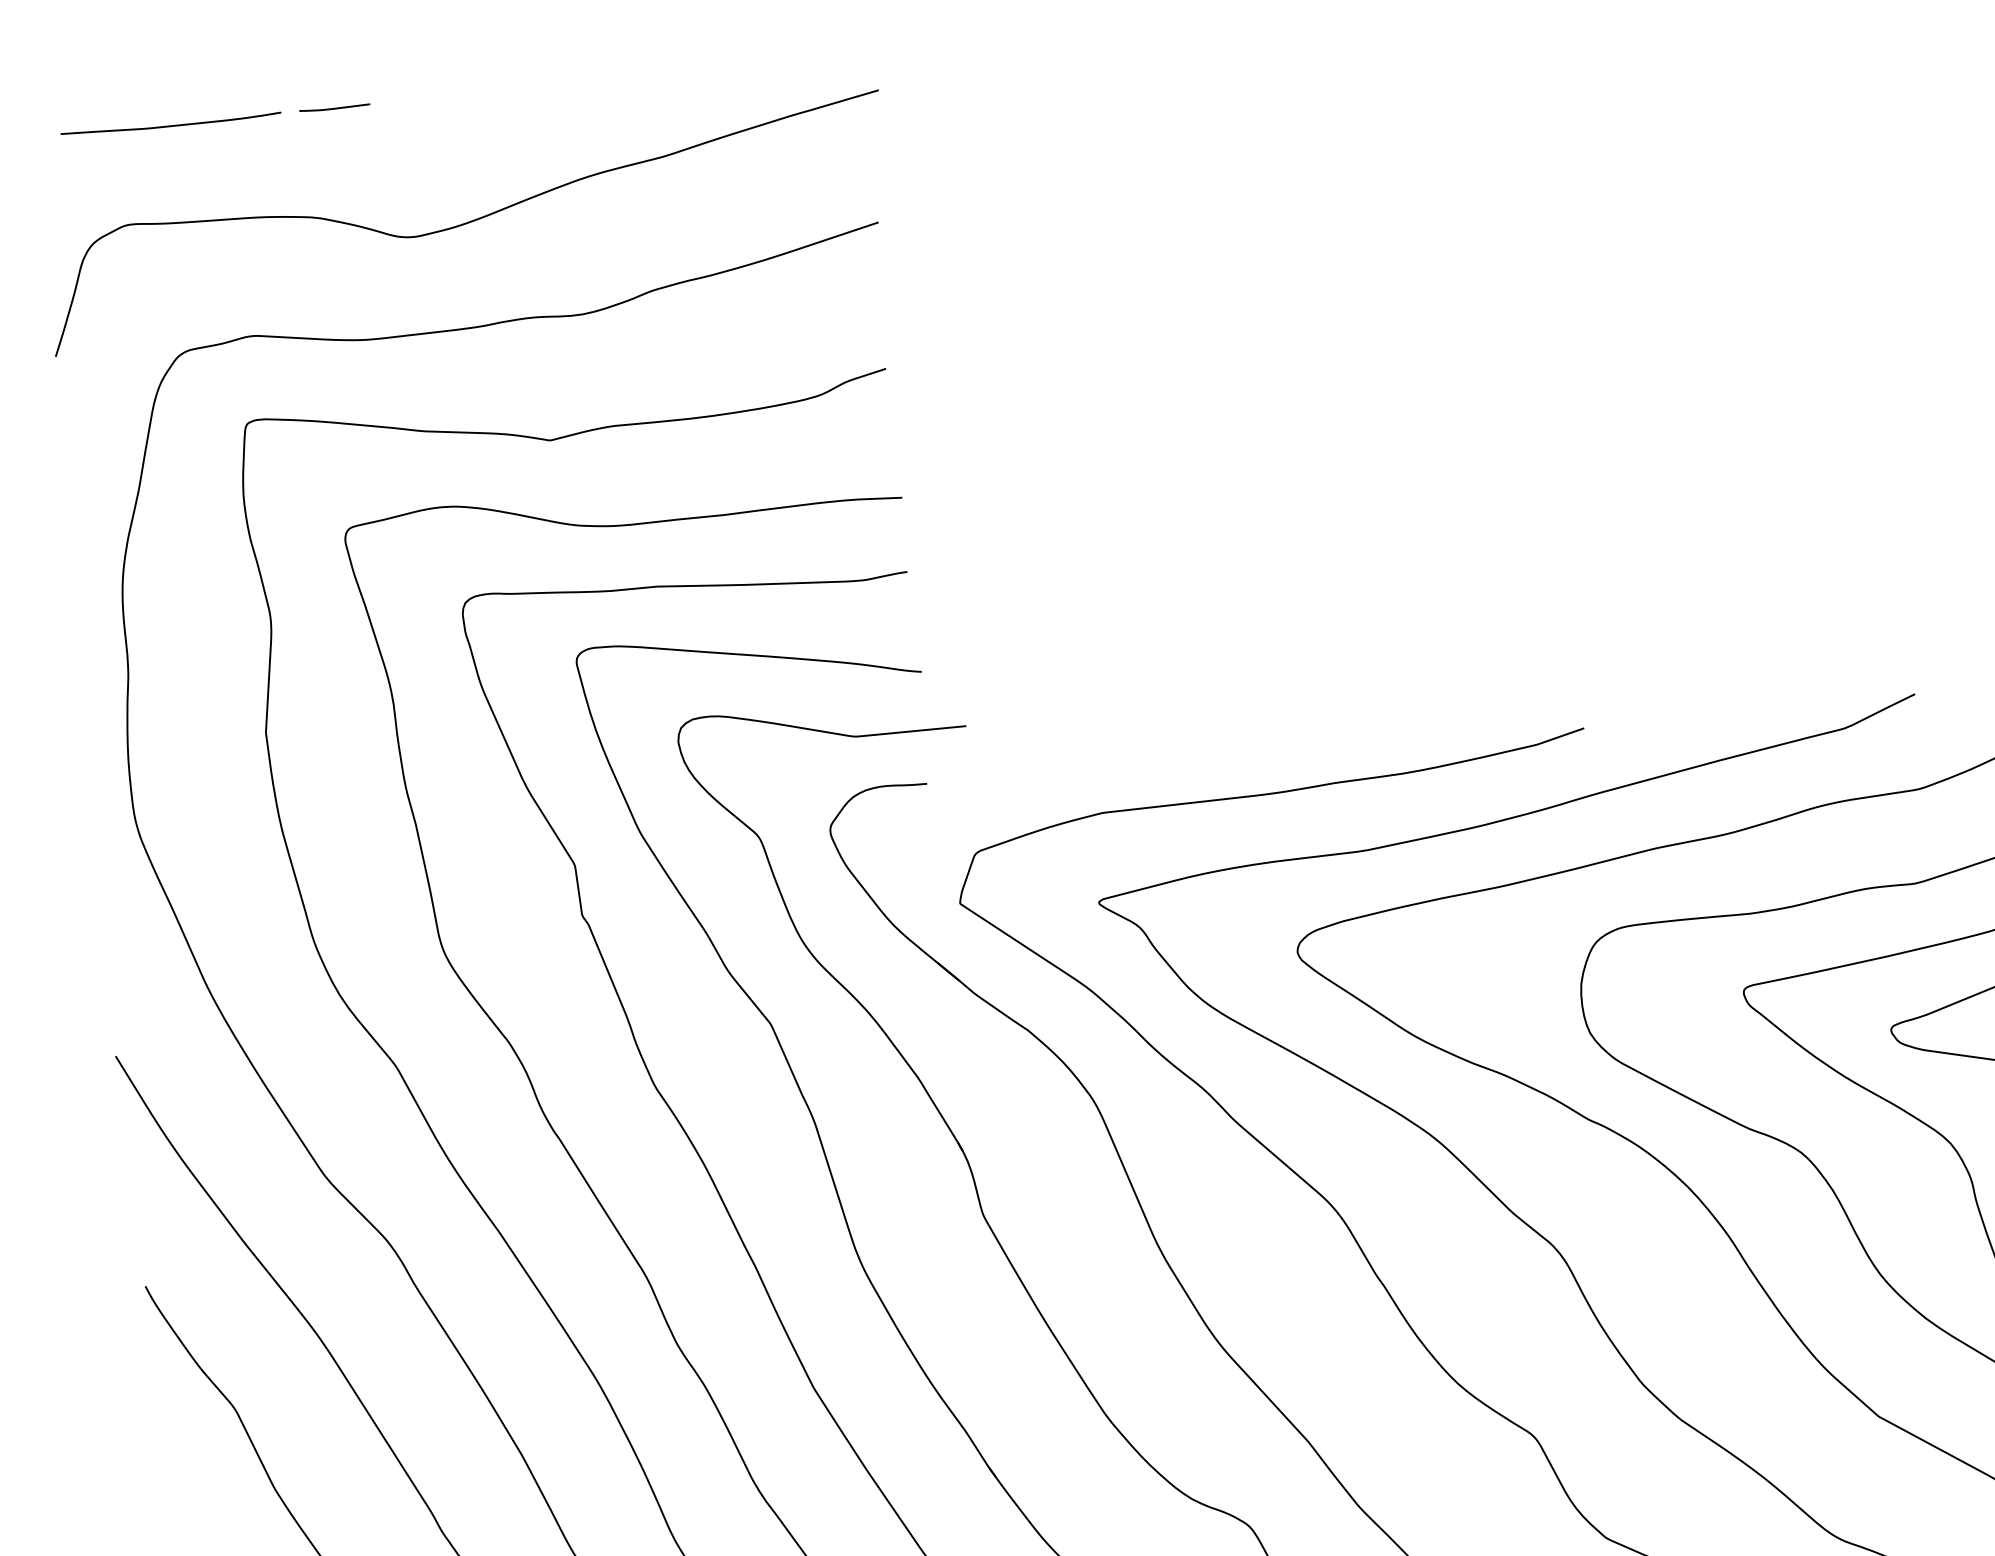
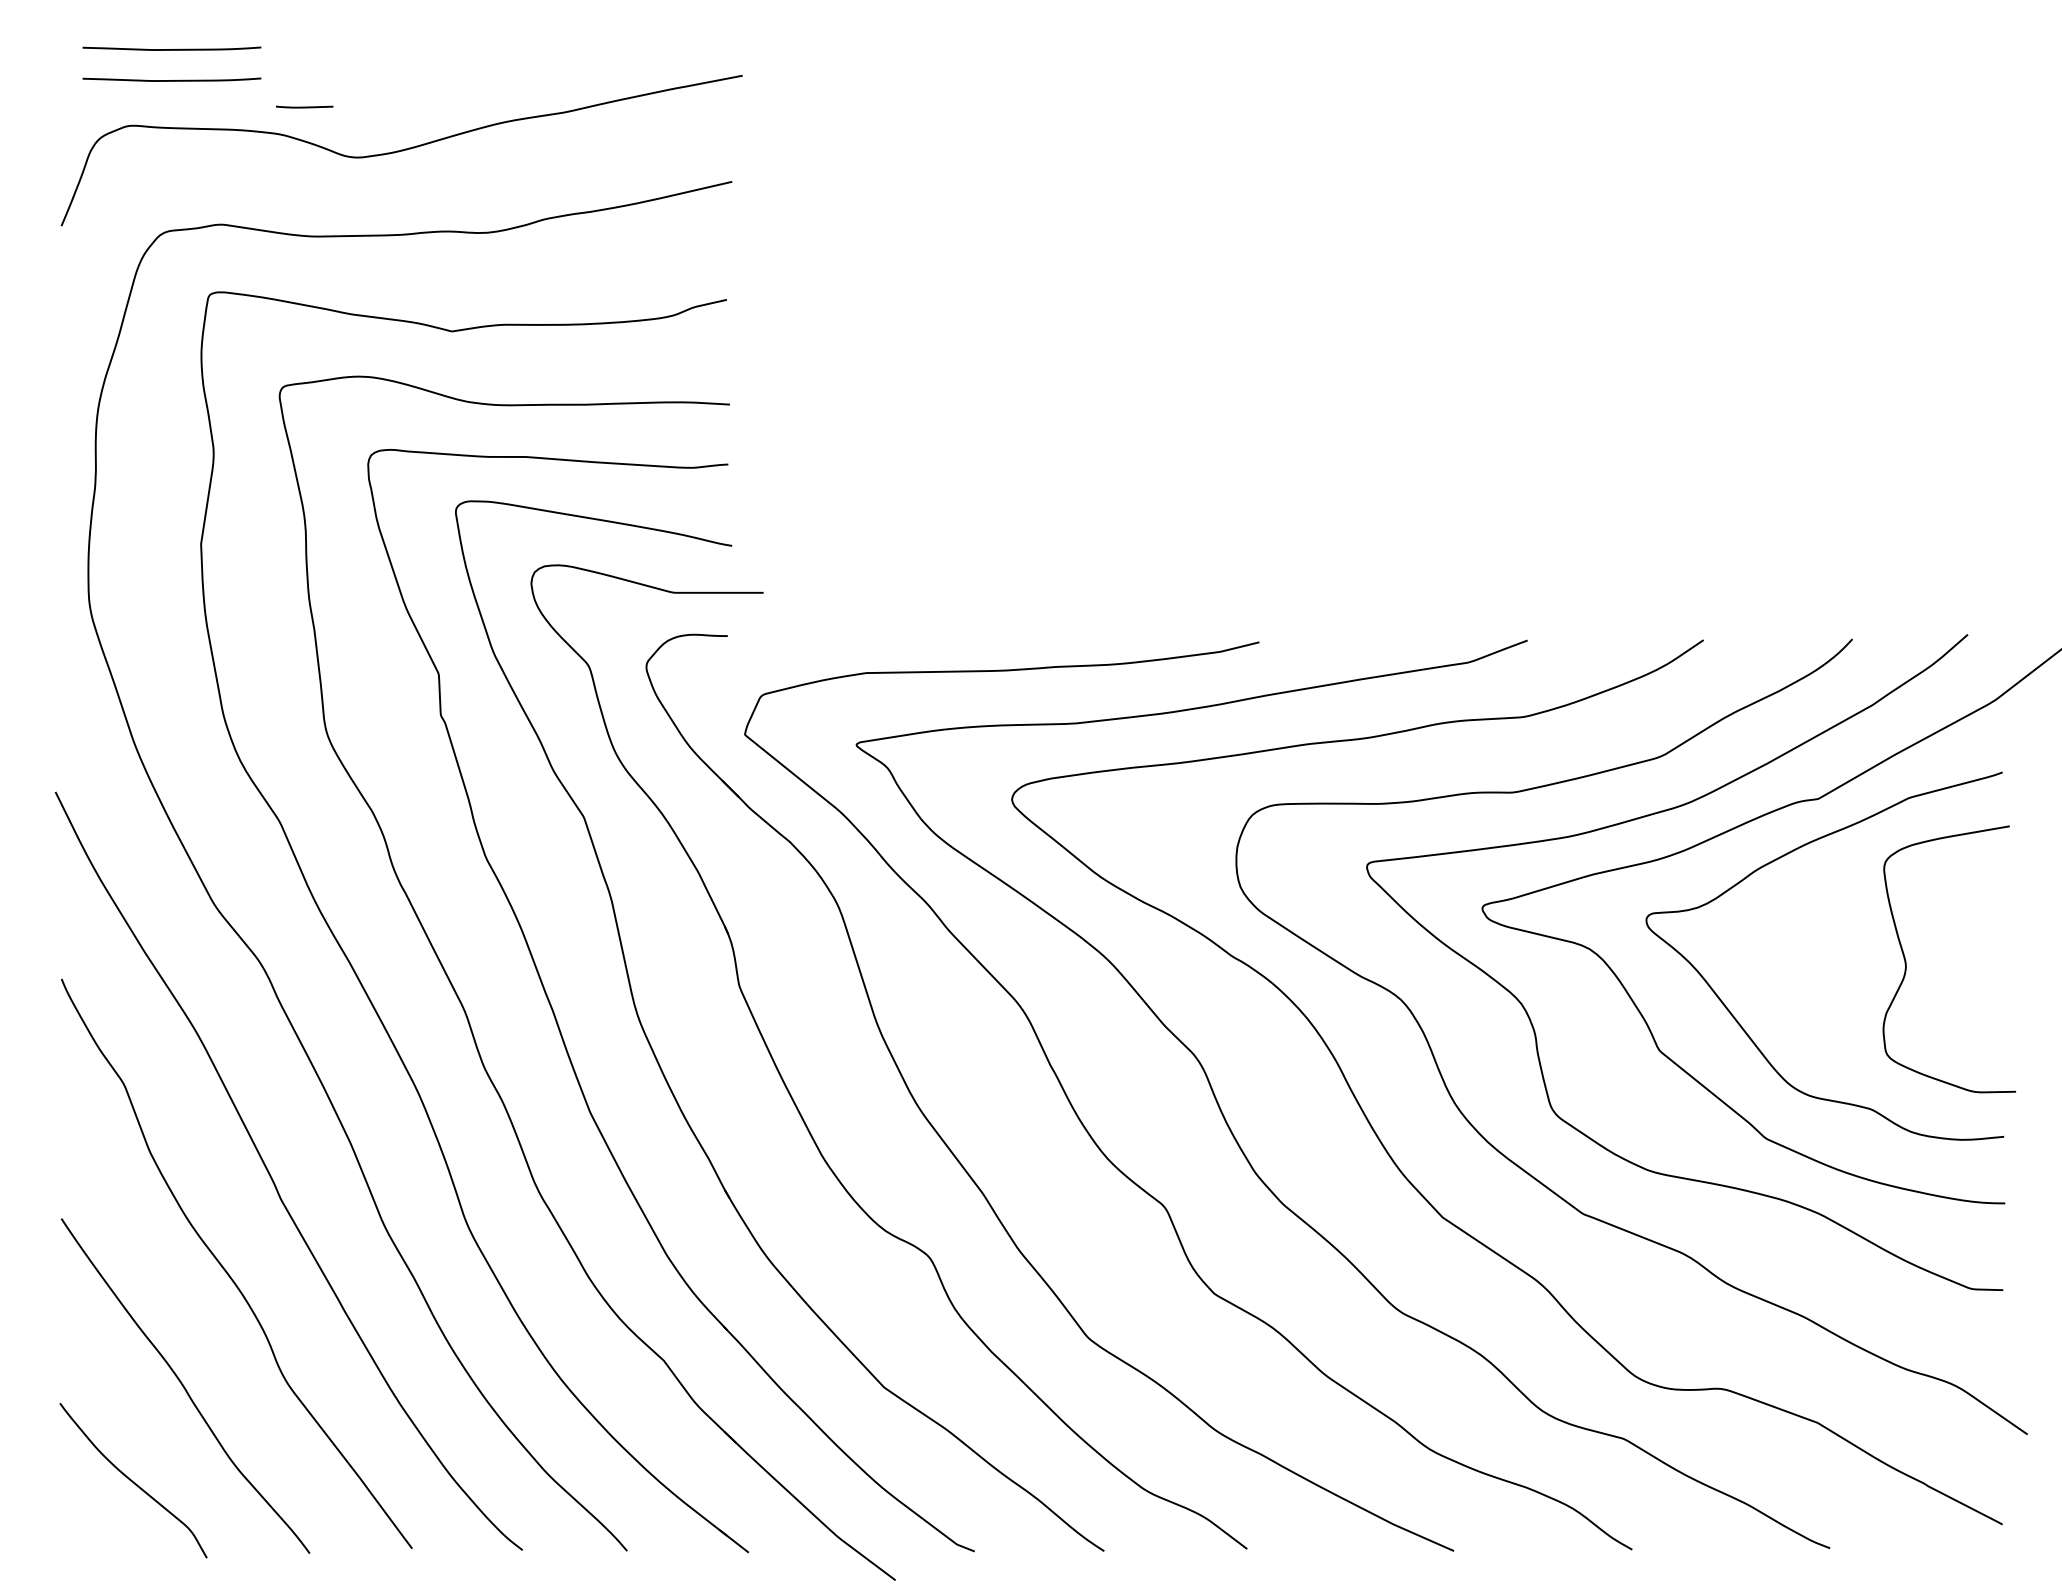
line: (334, 107) -> (304, 106), moved
curve: (174, 163) -> (171, 80), added

